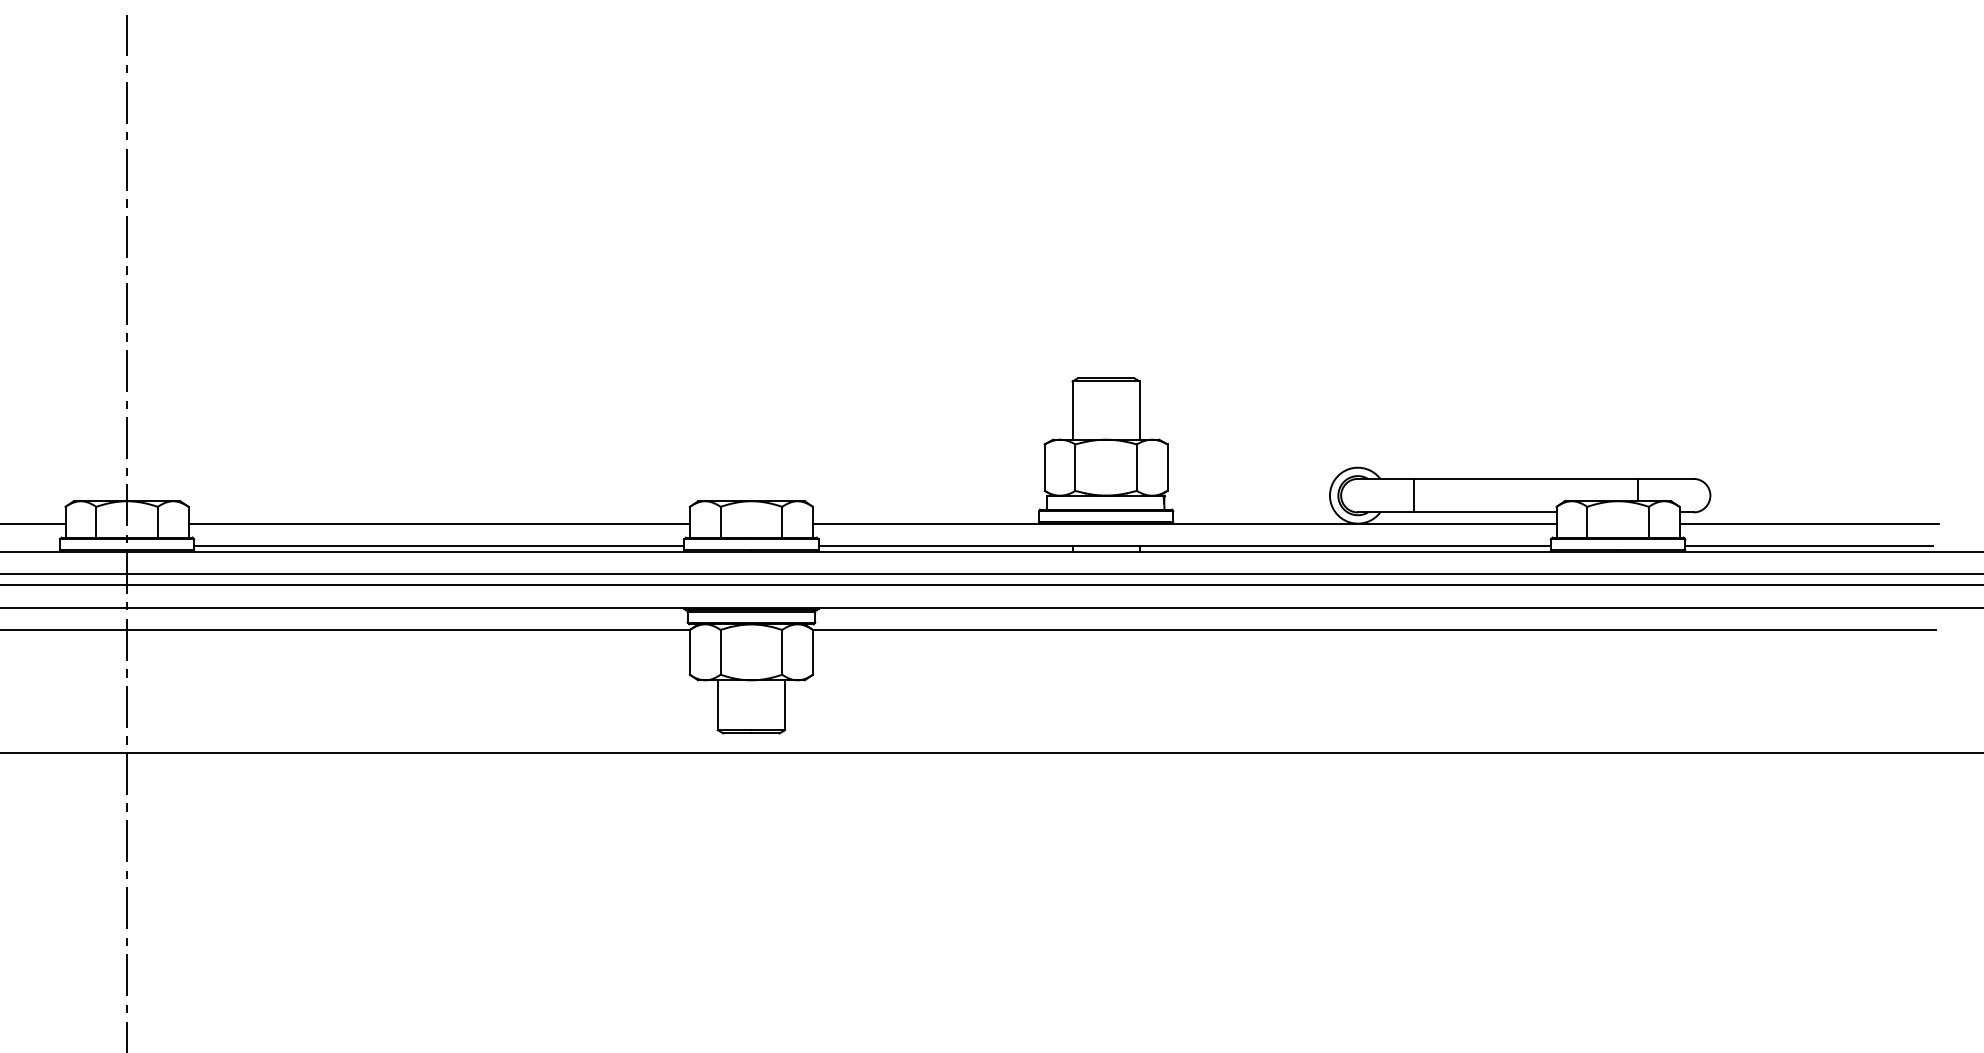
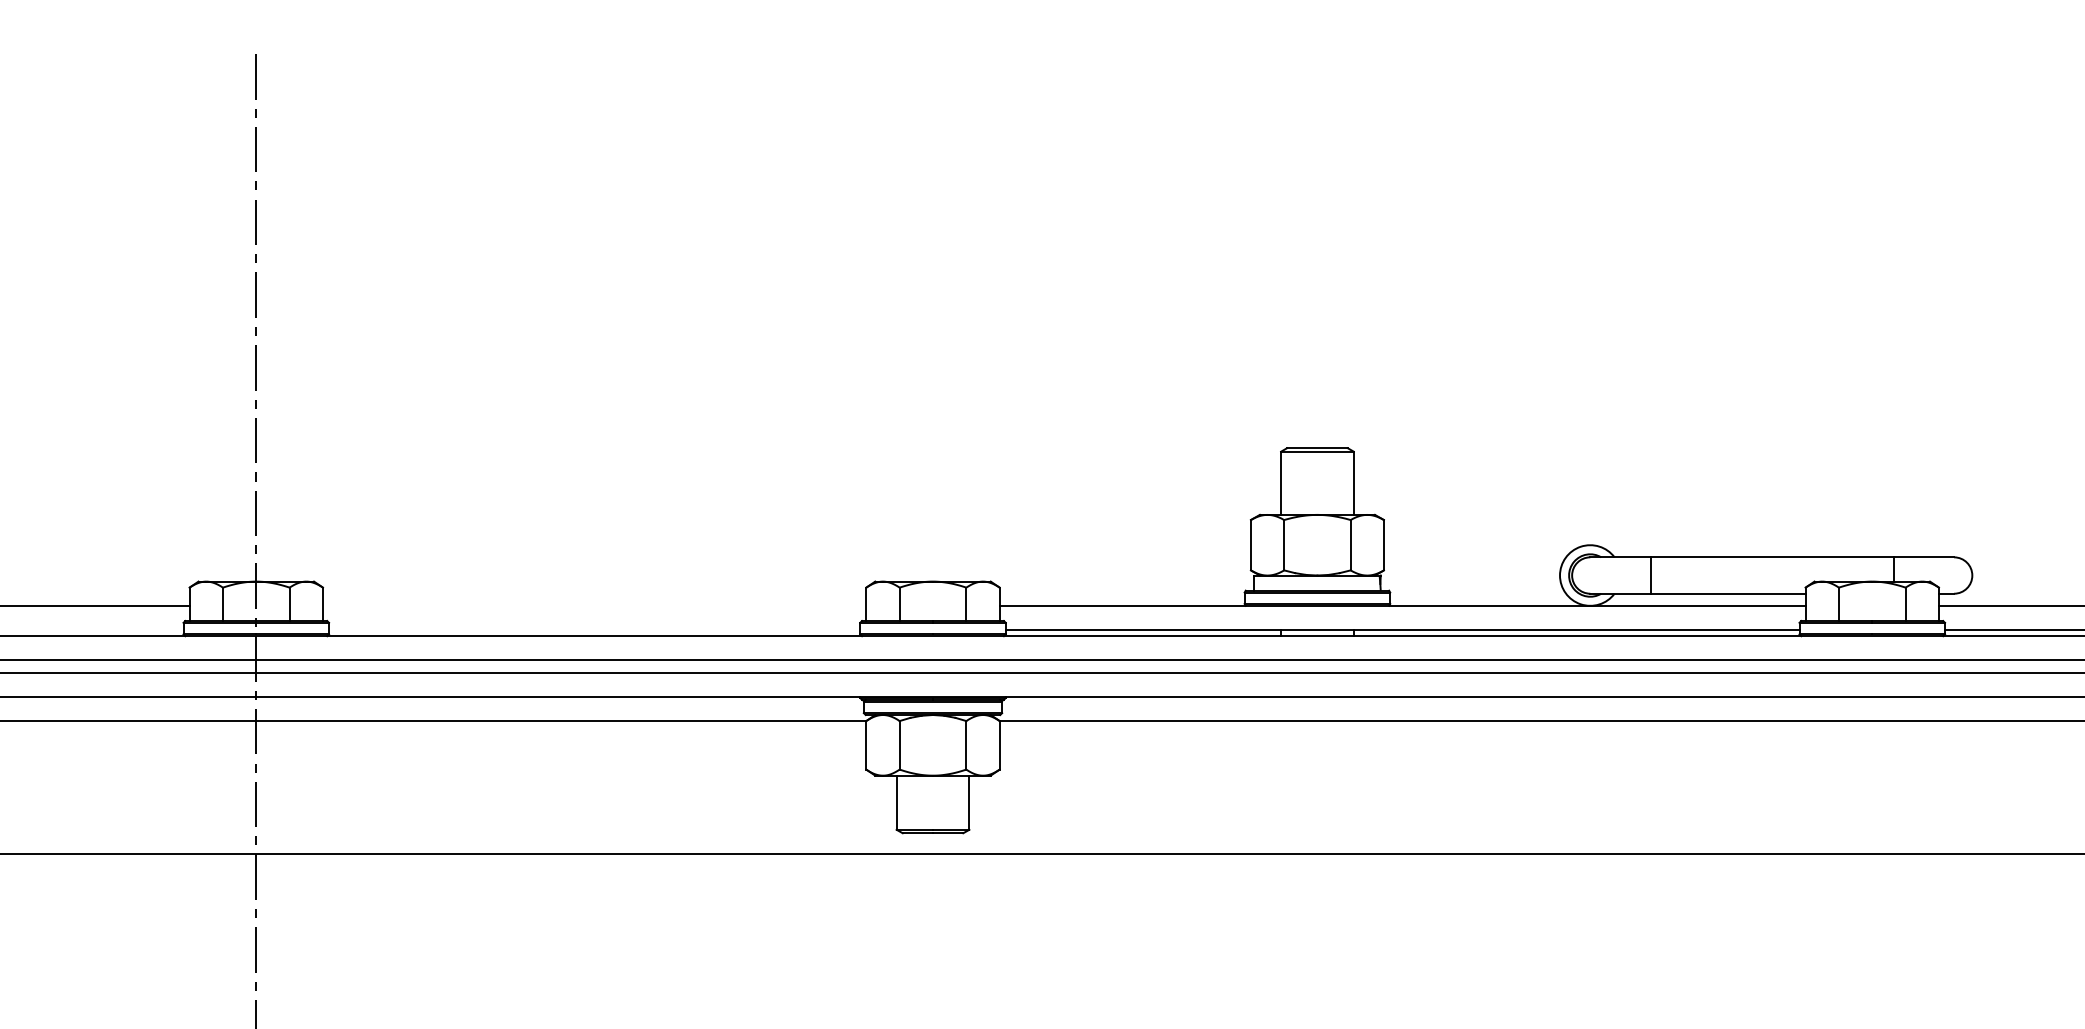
line: (438, 523) -> (593, 605), removed
line: (439, 546) -> (594, 630), removed

